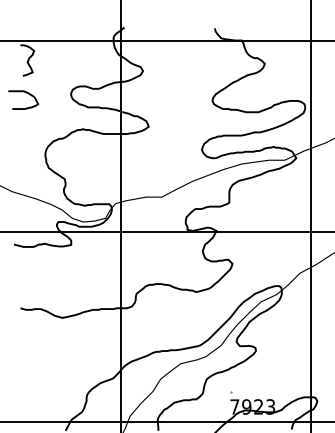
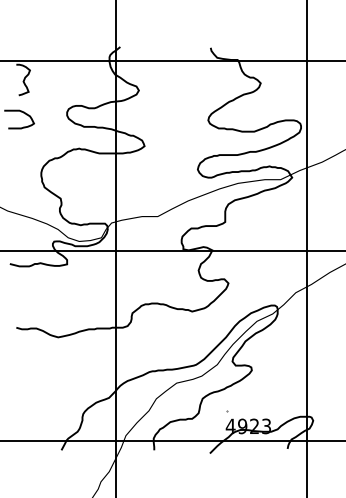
text: (234, 406) -> (230, 425), 7923 -> 4923

